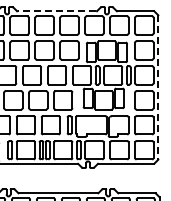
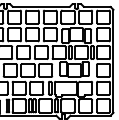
line: (56, 11) -> (40, 7), dashed -> solid
line: (158, 88) -> (113, 61), dashed -> solid

